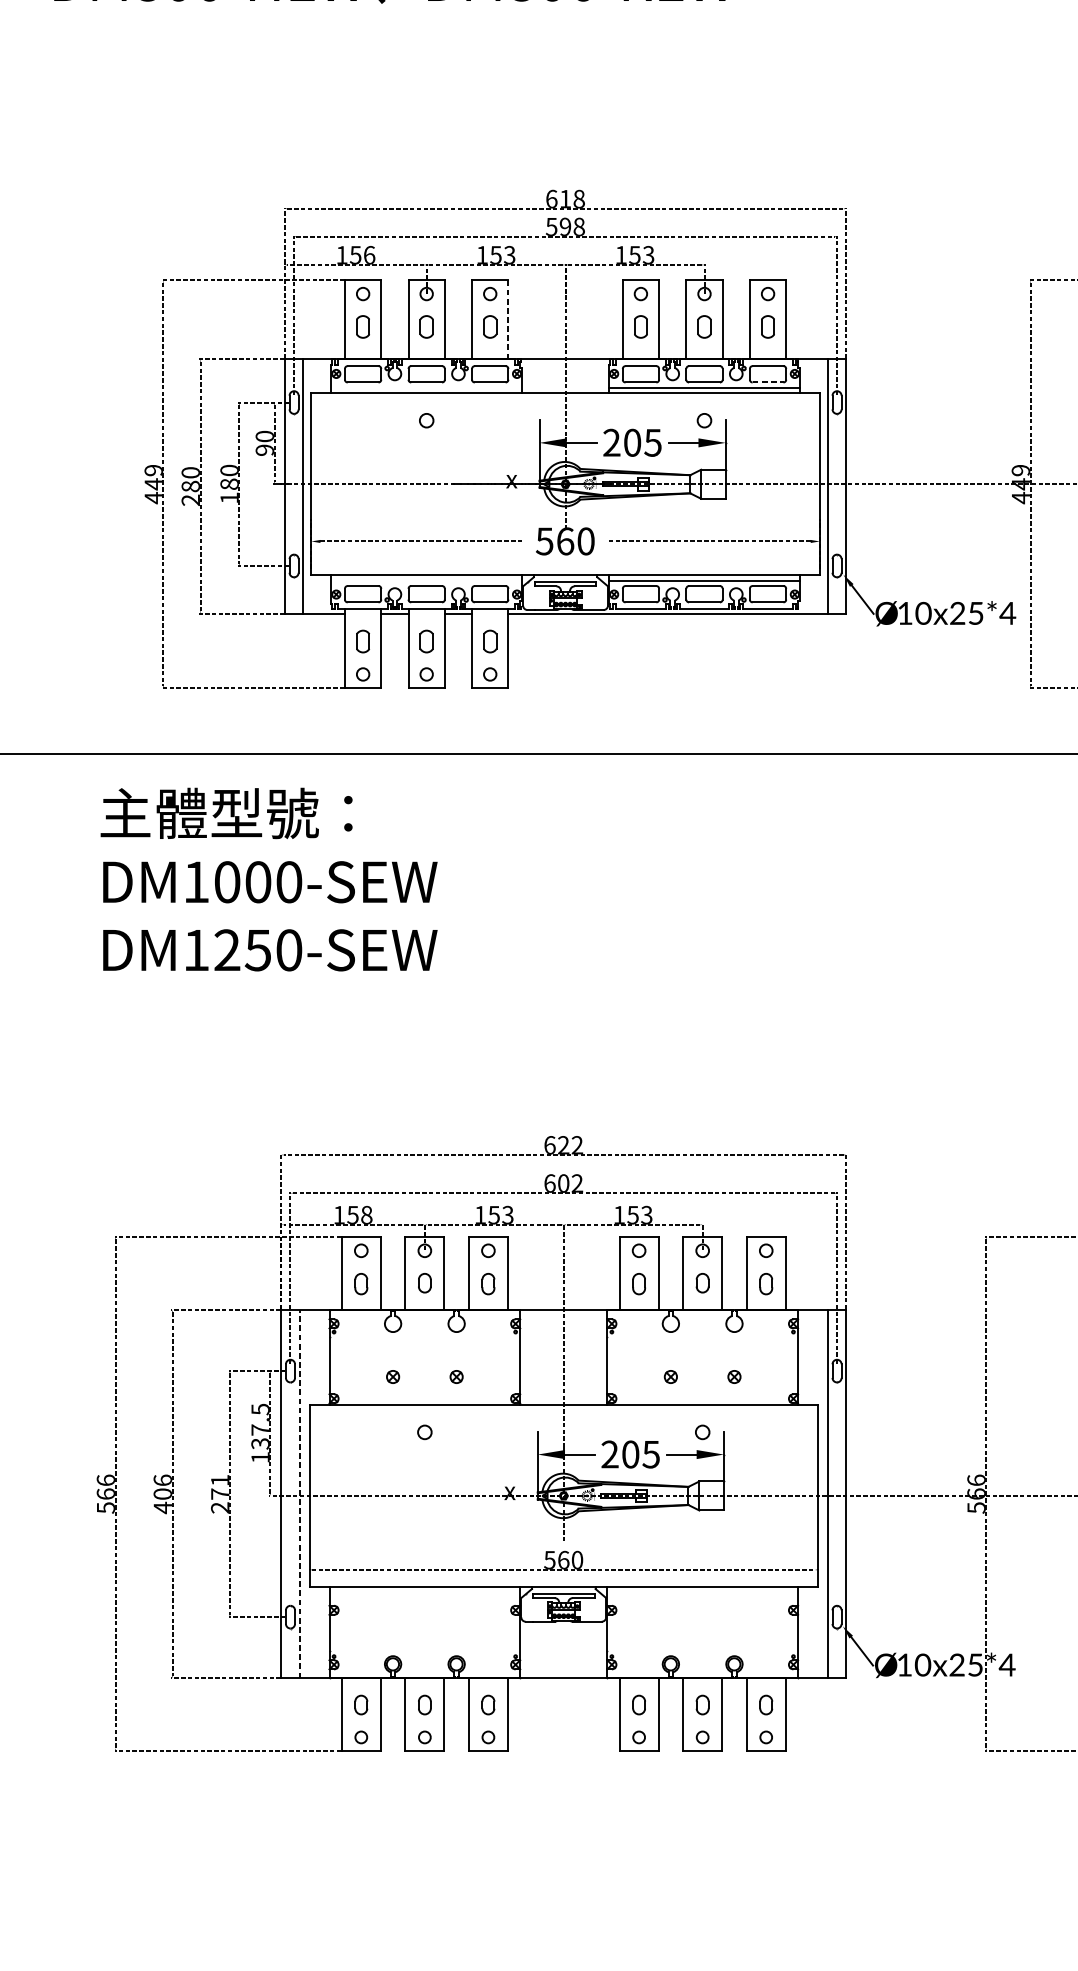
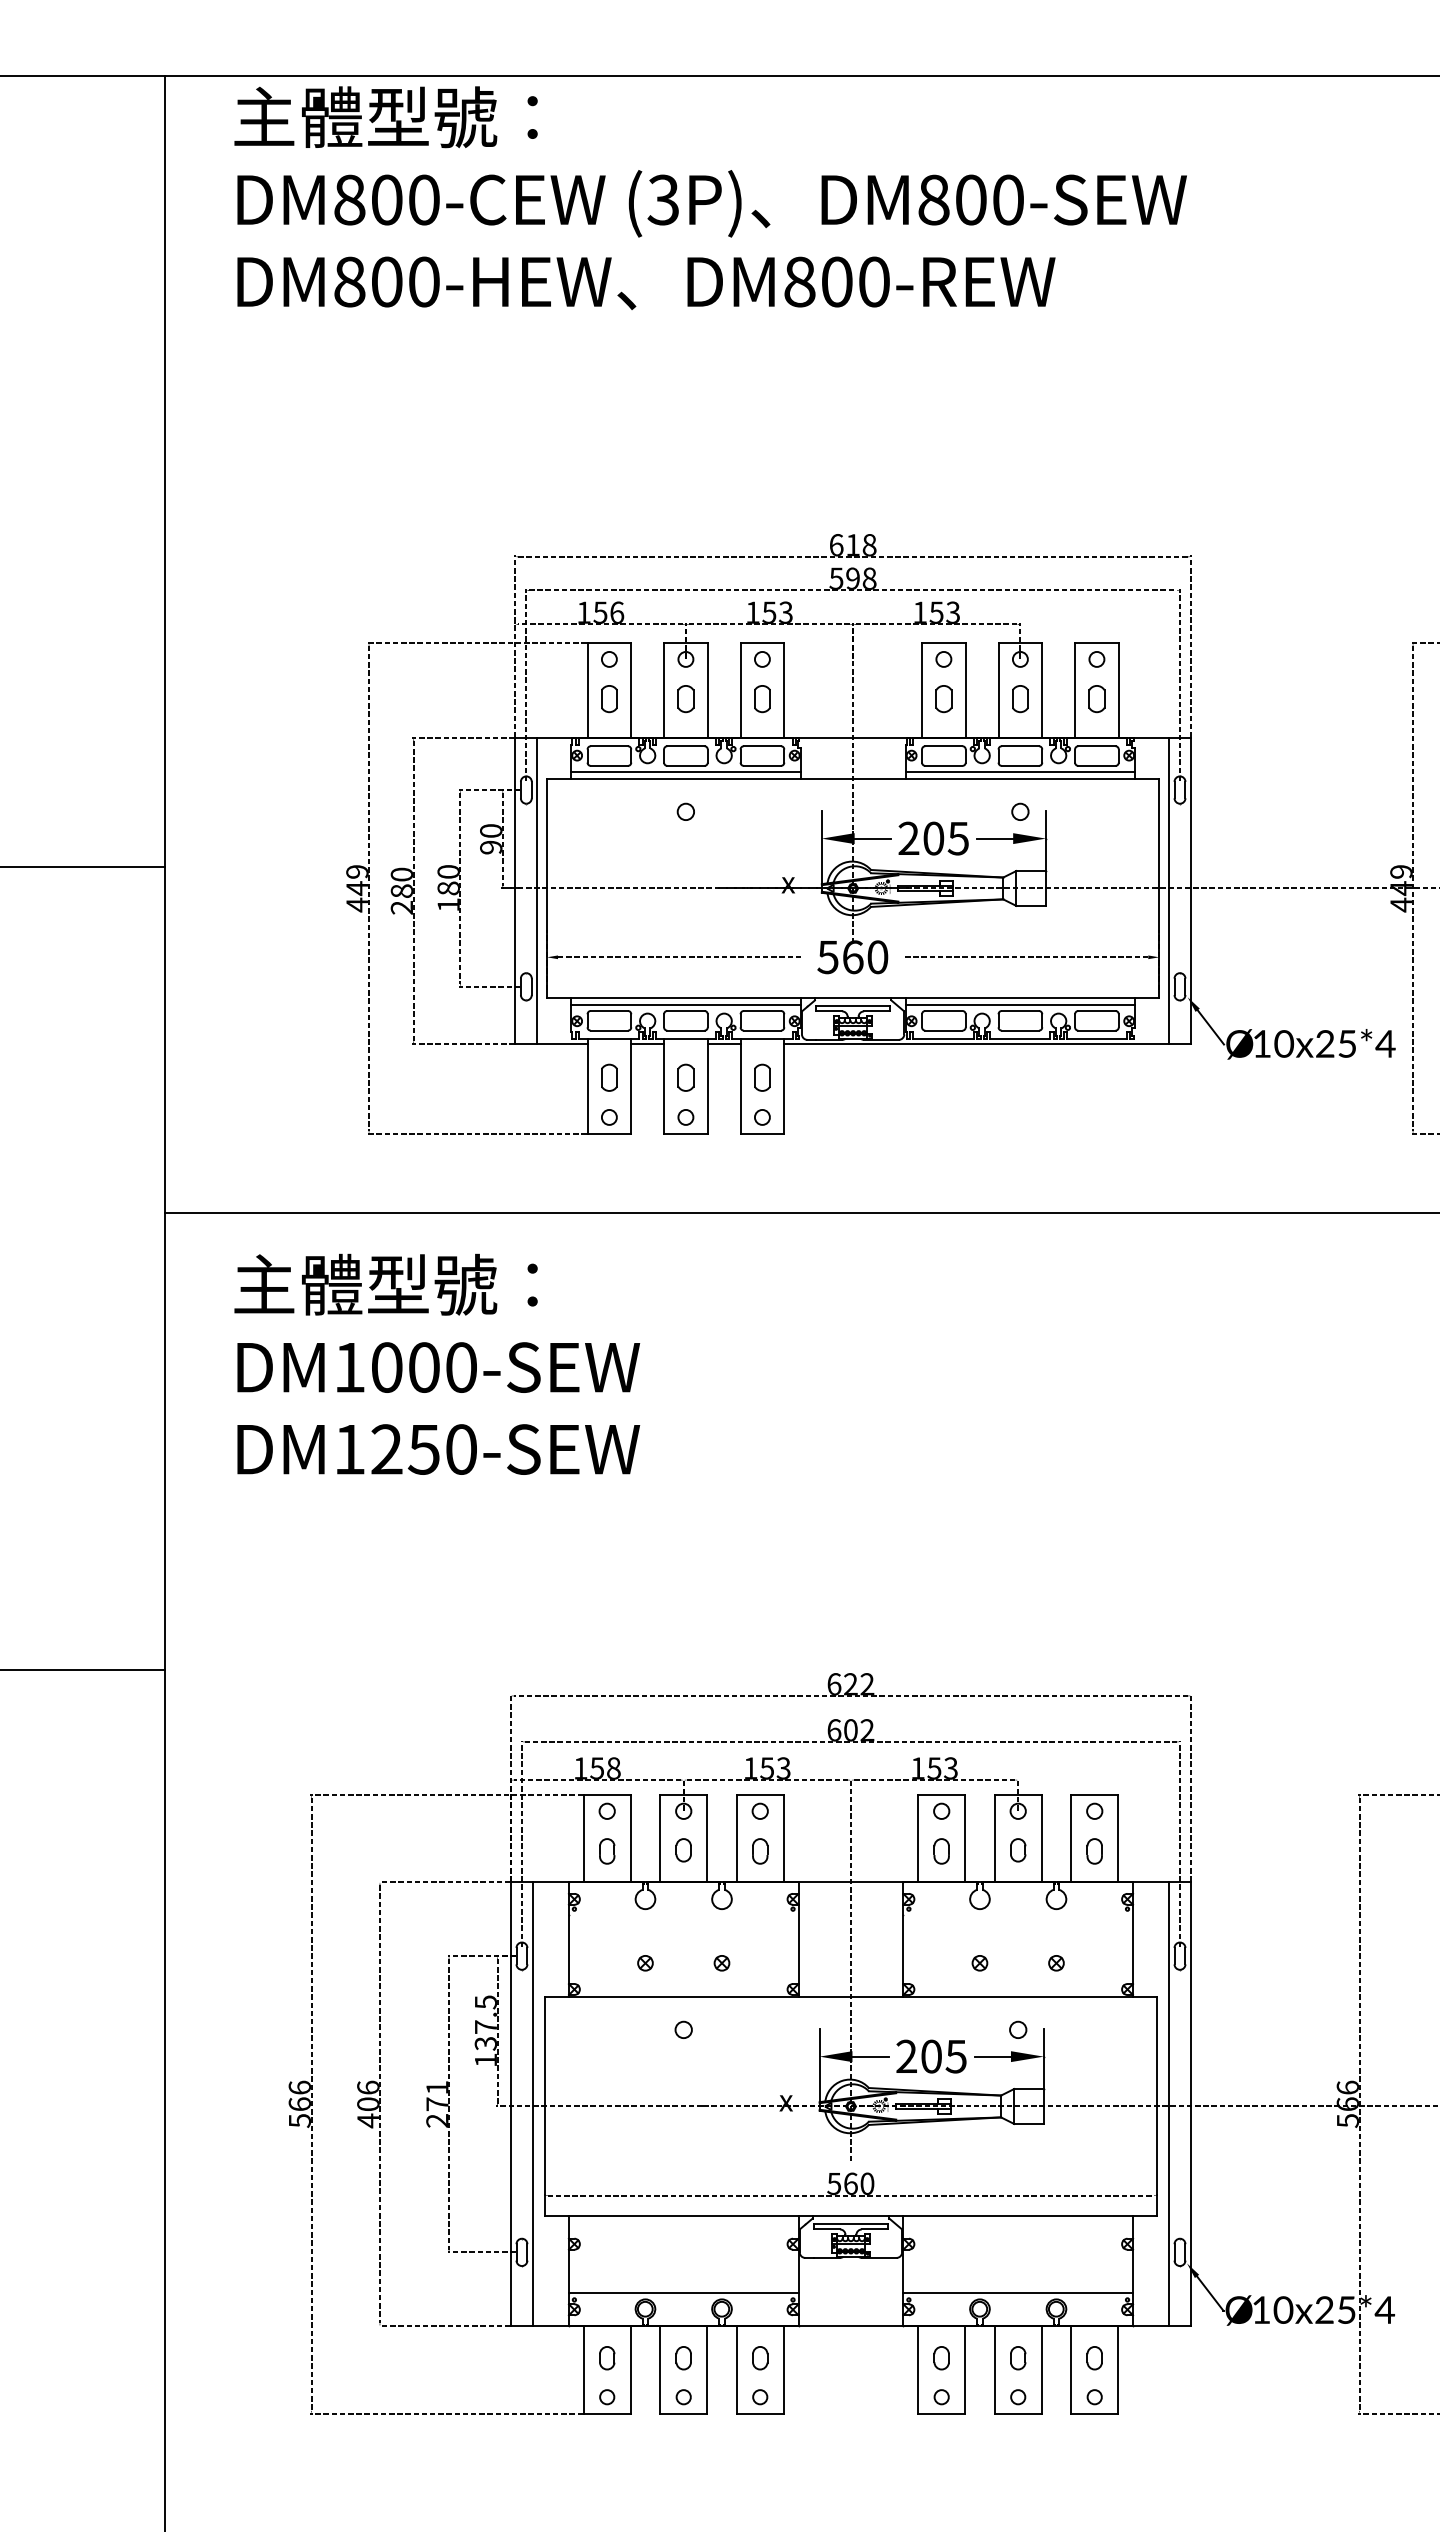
line: (508, 319) -> (784, 690), dashed -> solid
line: (767, 382) -> (1096, 765), dashed -> solid
line: (426, 387) -> (685, 772), added
line: (426, 580) -> (685, 1004), added
text: (269, 878) -> (437, 1363), moved
line: (299, 1494) -> (532, 2104), dashed -> solid
line: (424, 1651) -> (683, 2293), added
line: (702, 1651) -> (1018, 2293), added

